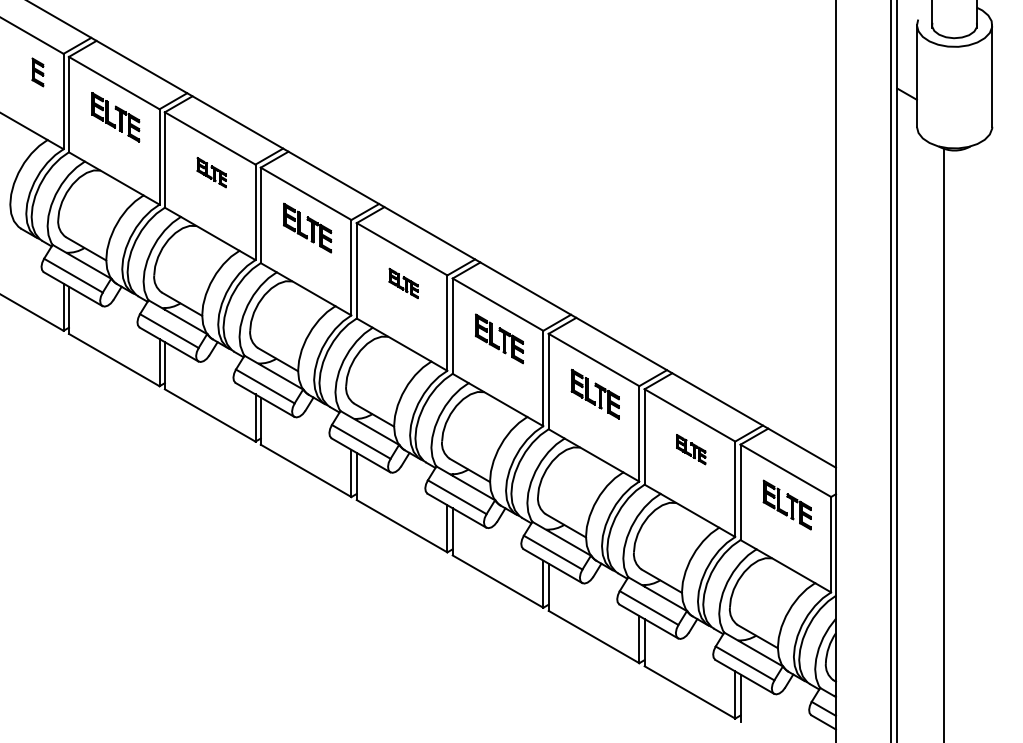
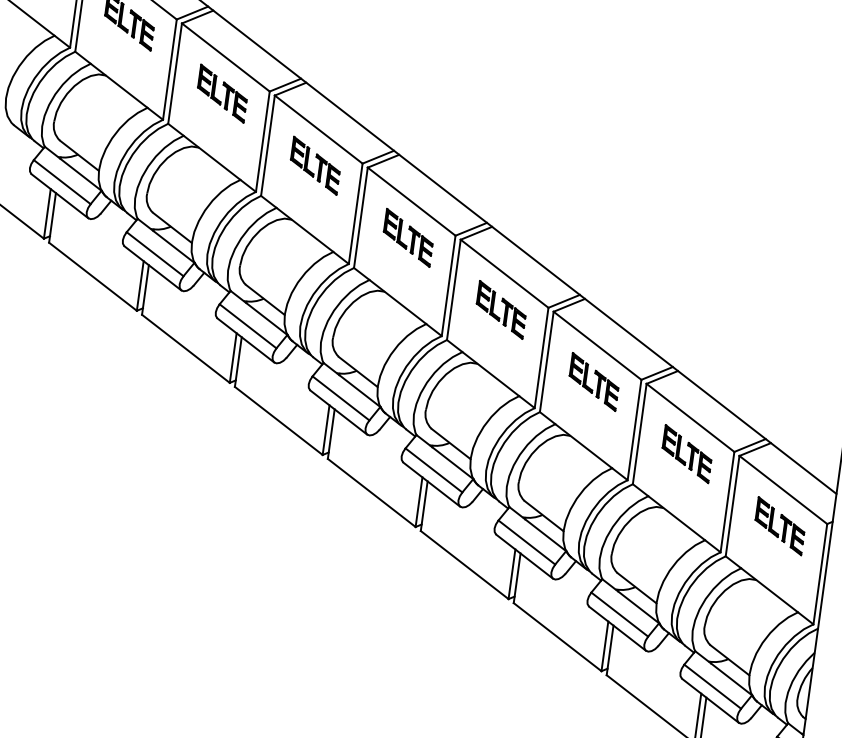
part: (211, 172) -> (222, 93), size x1.67
part: (403, 283) -> (408, 237), size x1.67
part: (690, 449) -> (686, 453), size x1.67

